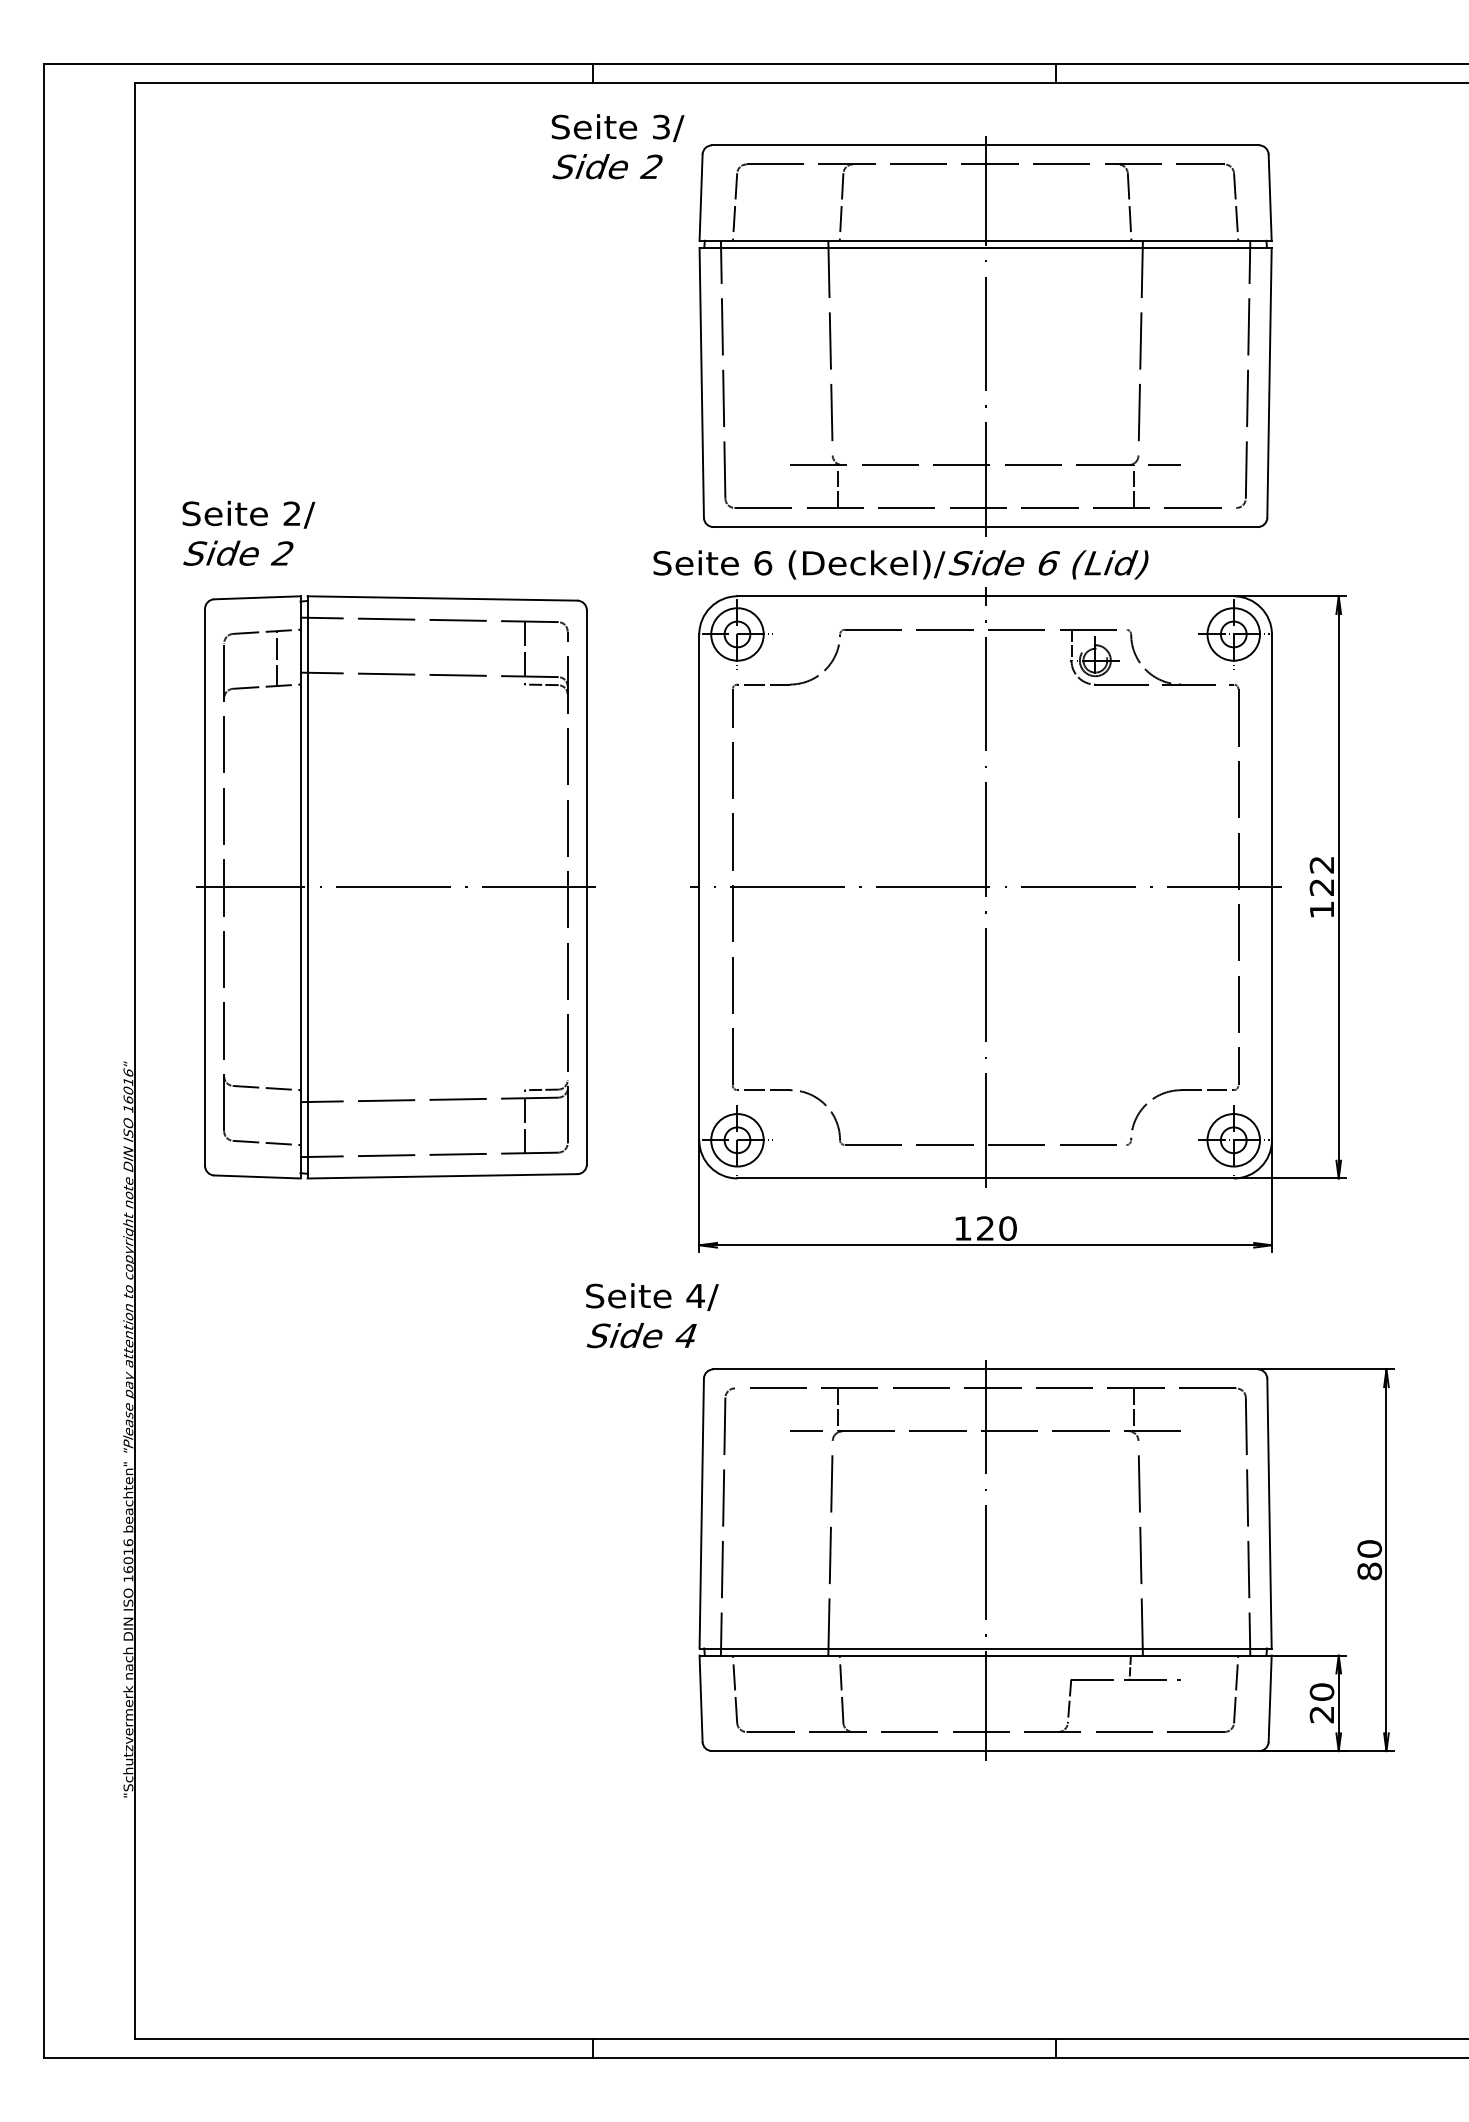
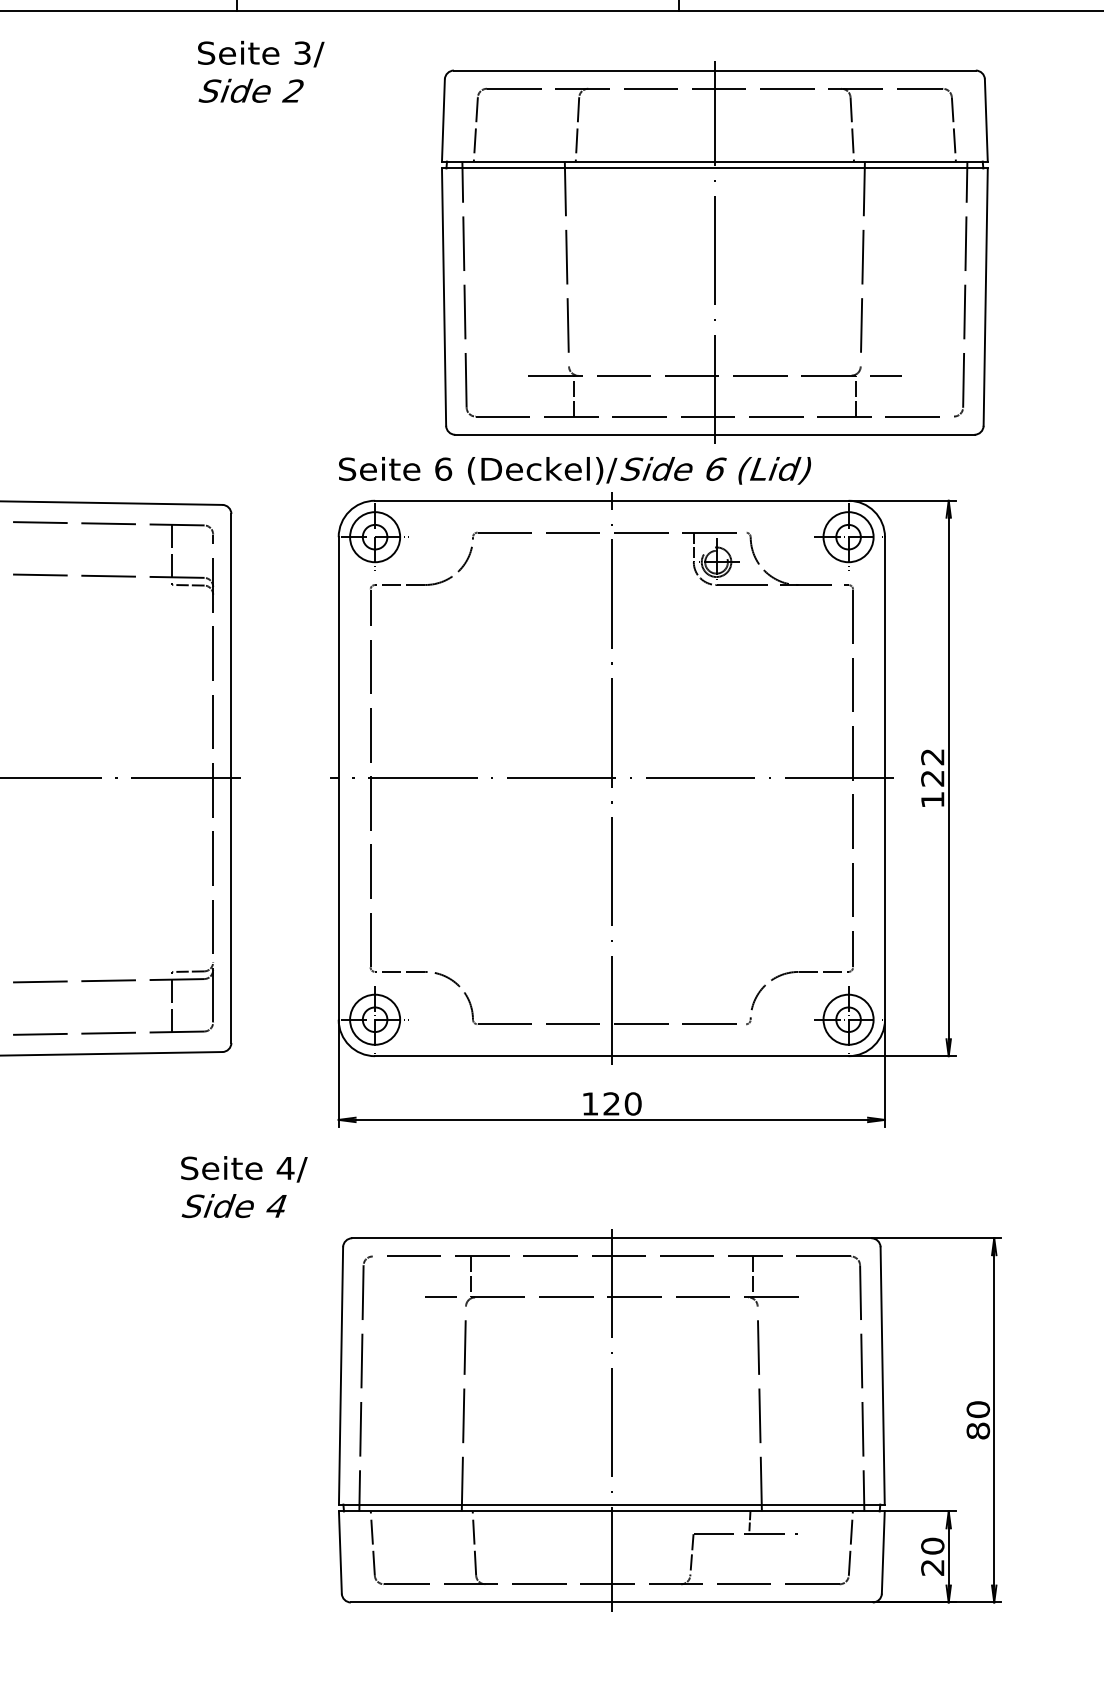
part: (985, 336) -> (714, 252), moved
text: (900, 564) -> (574, 470), moved
text: (652, 1315) -> (244, 1186), moved

